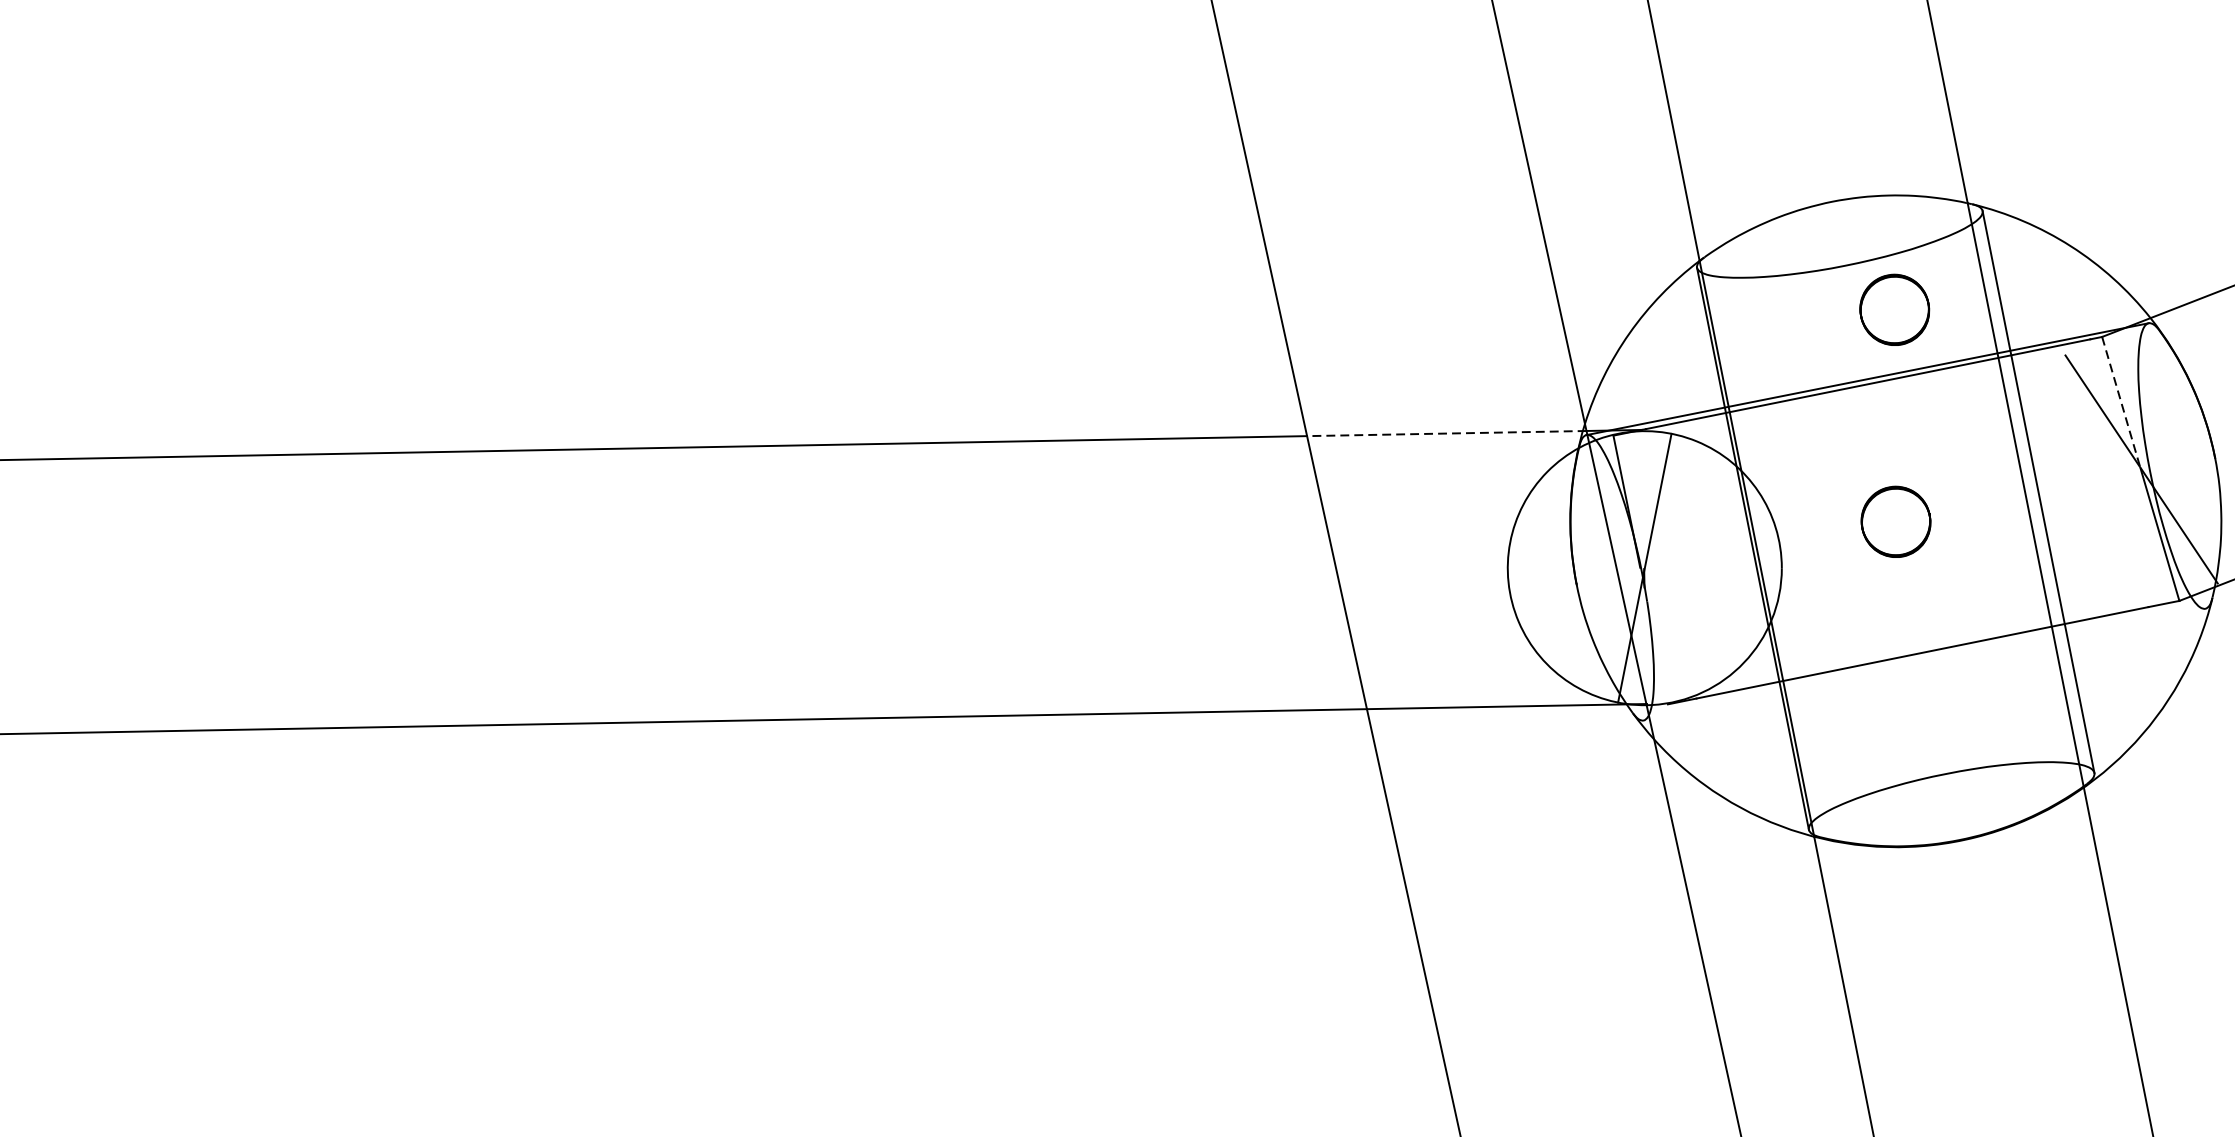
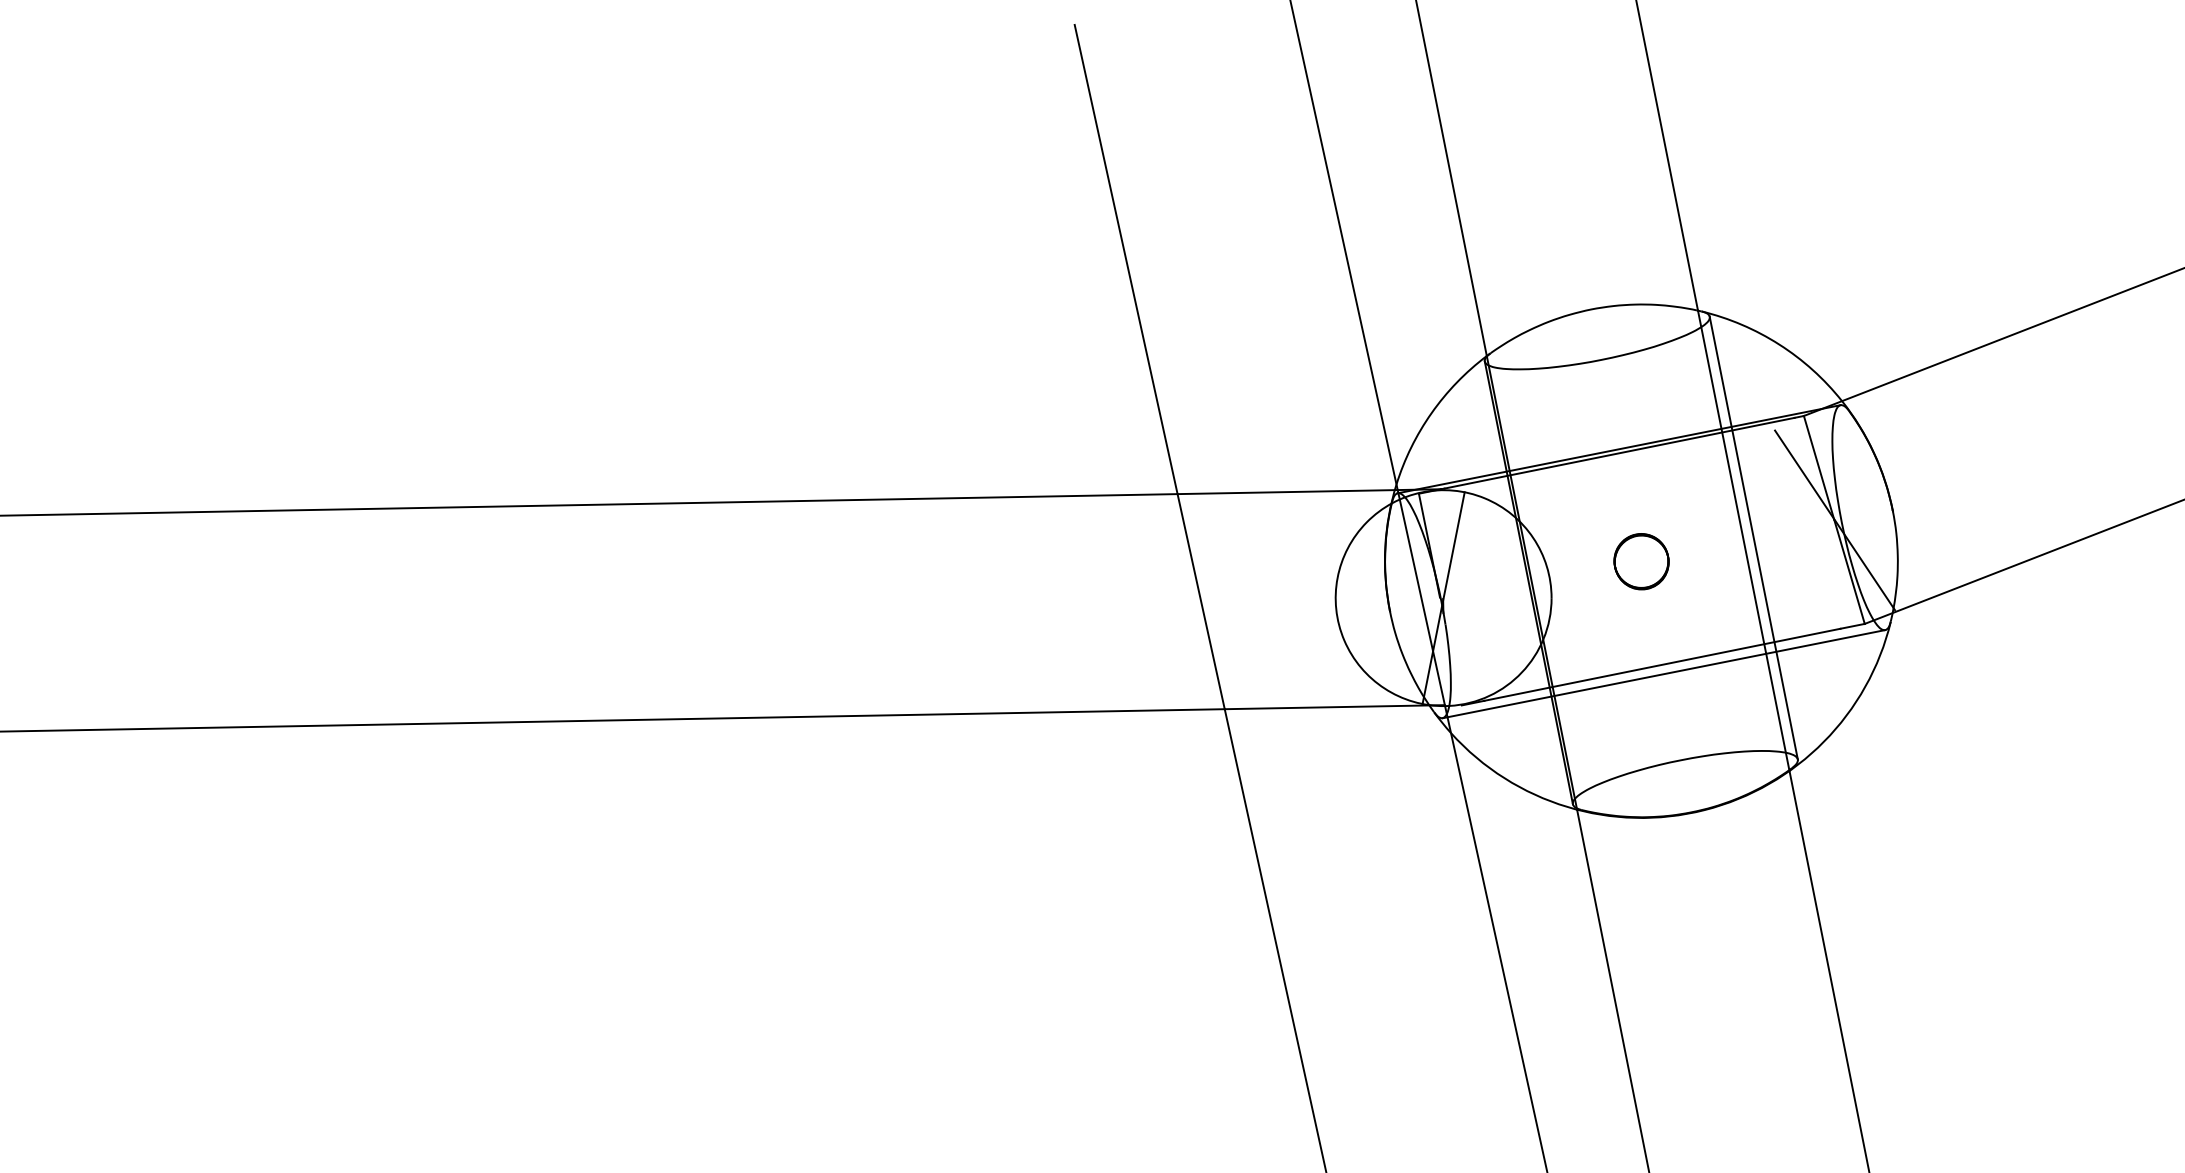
part: (1894, 309) -> (1640, 394), removed
line: (2121, 403) -> (1819, 468), dashed -> solid
line: (1446, 434) -> (1287, 492), dashed -> solid
line: (1923, 665) -> (1663, 674), added

